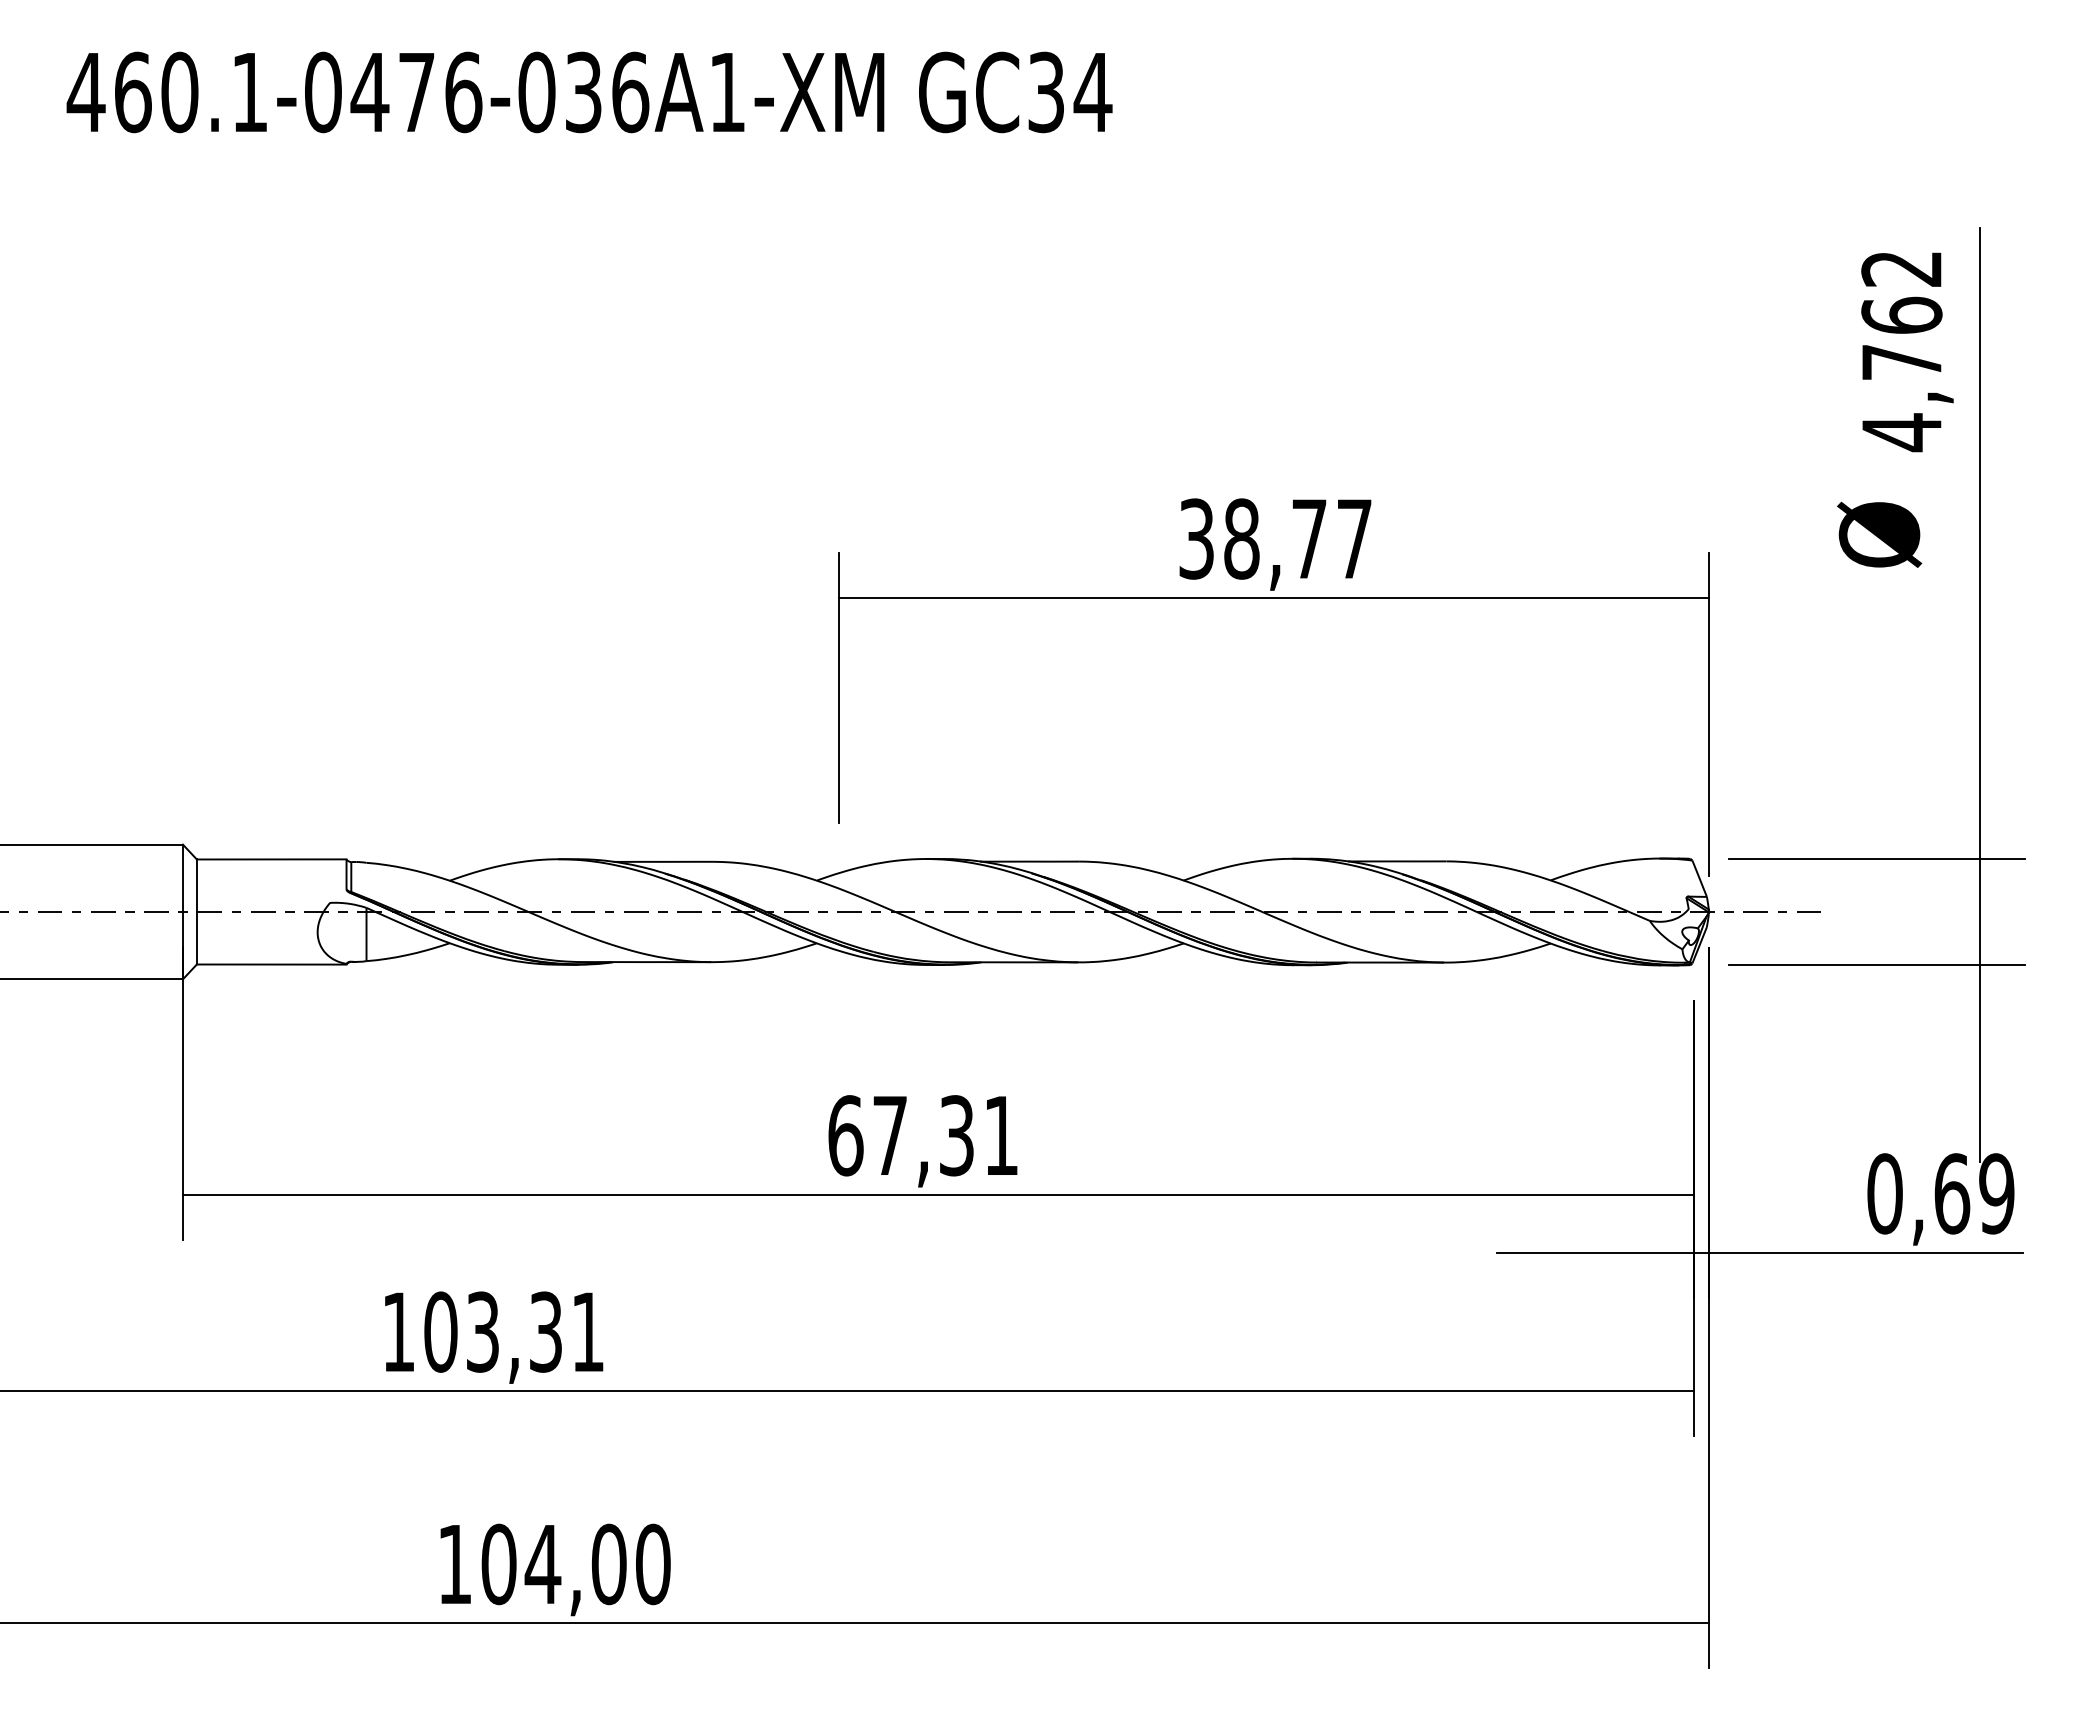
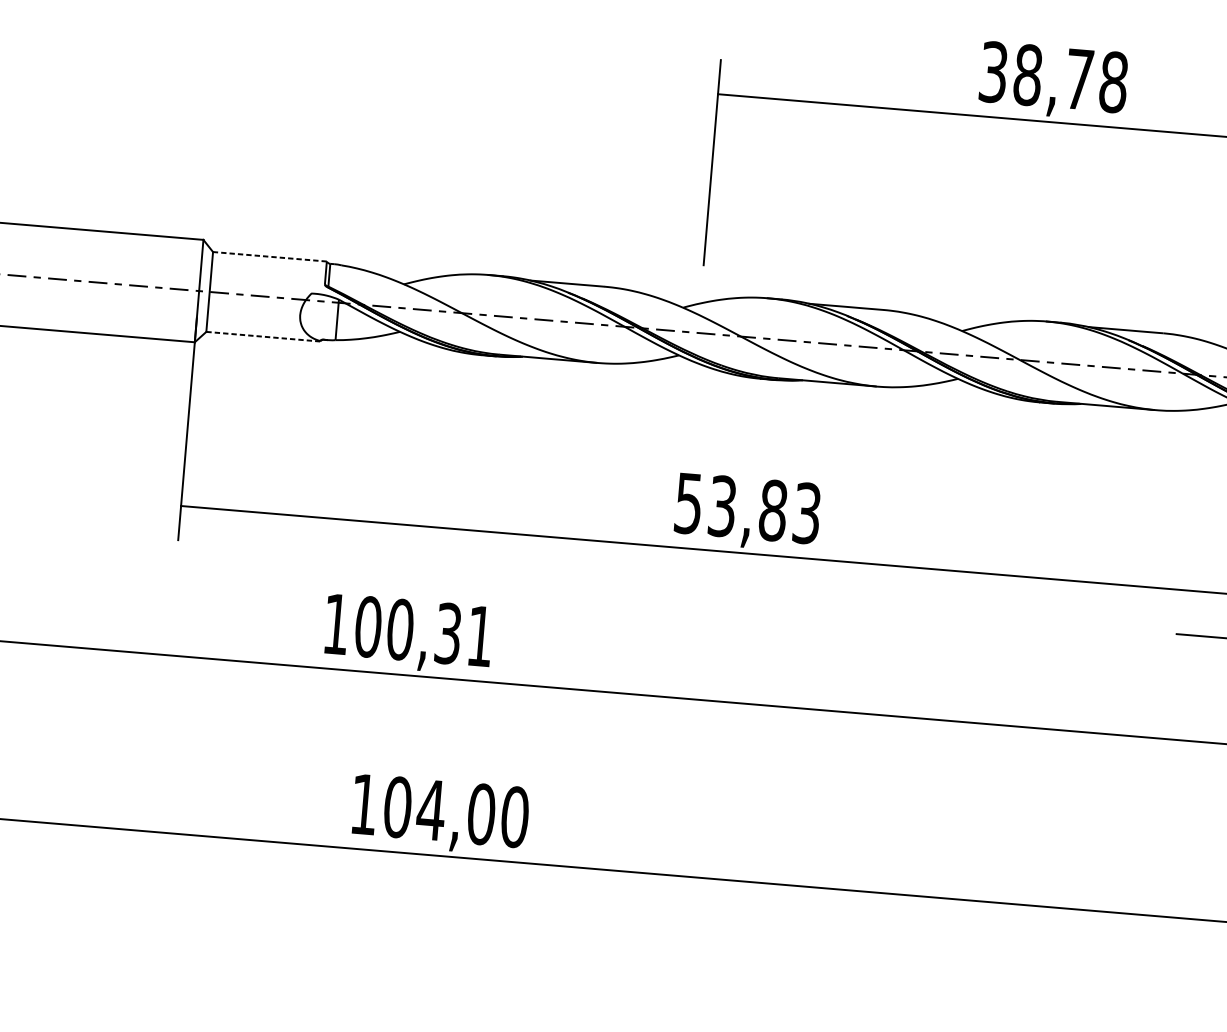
text: (1354, 538) -> (1113, 81), 38,77 -> 38,78
line: (271, 859) -> (269, 256), solid -> dashed
line: (271, 964) -> (263, 336), solid -> dashed
text: (923, 1135) -> (747, 508), 67,31 -> 53,83
text: (482, 1331) -> (400, 629), 103,31 -> 100,31

